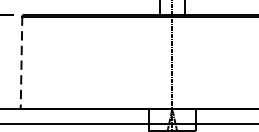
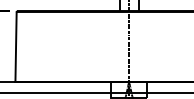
line: (22, 61) -> (16, 46), dashed -> solid

